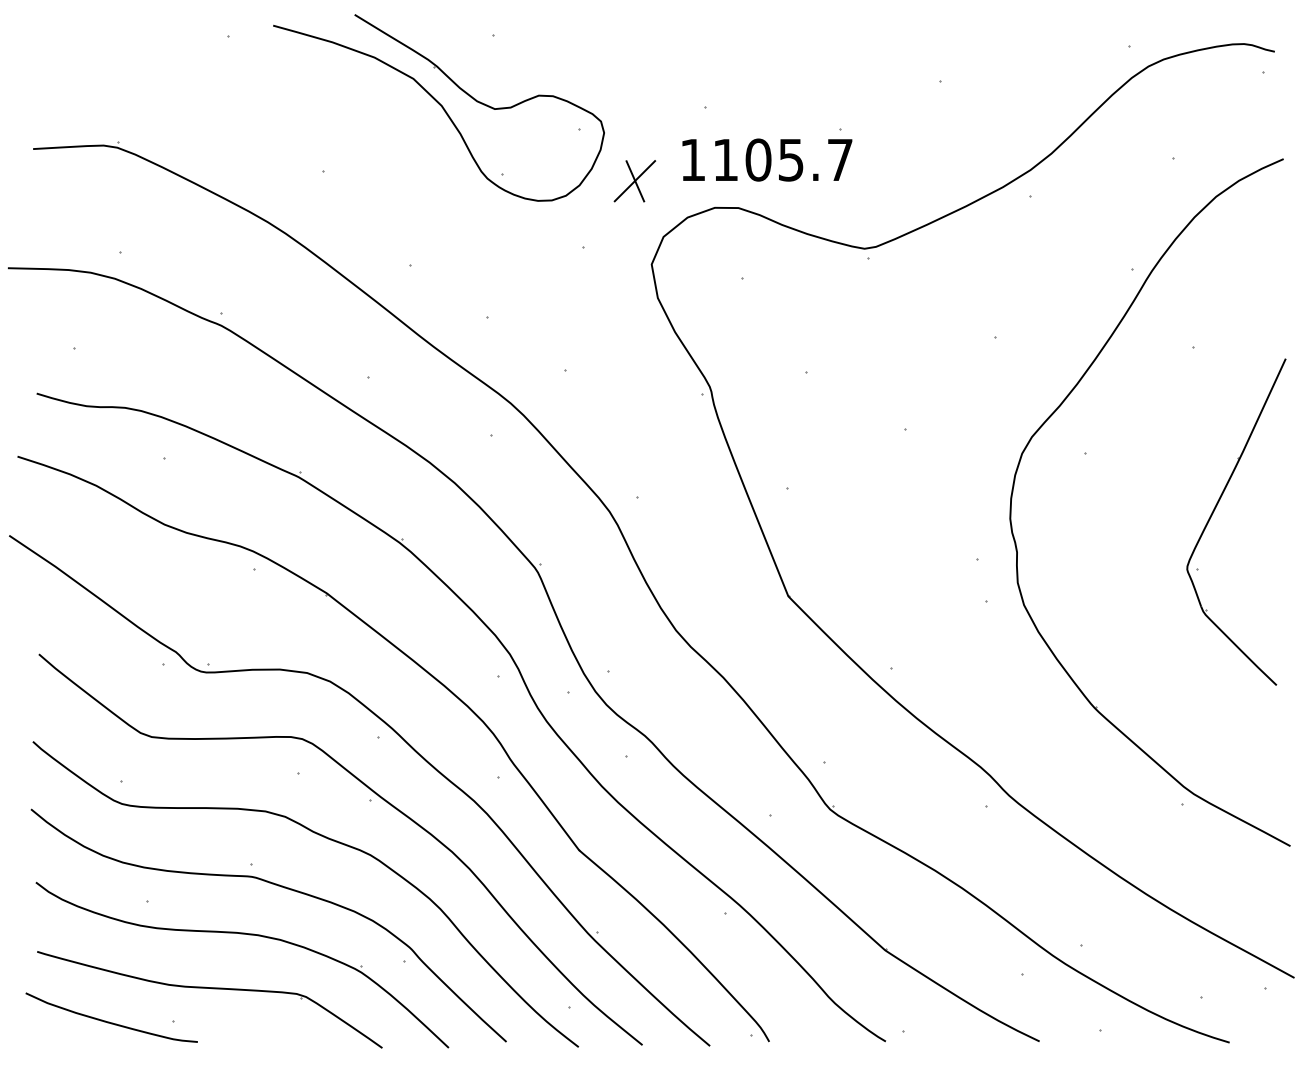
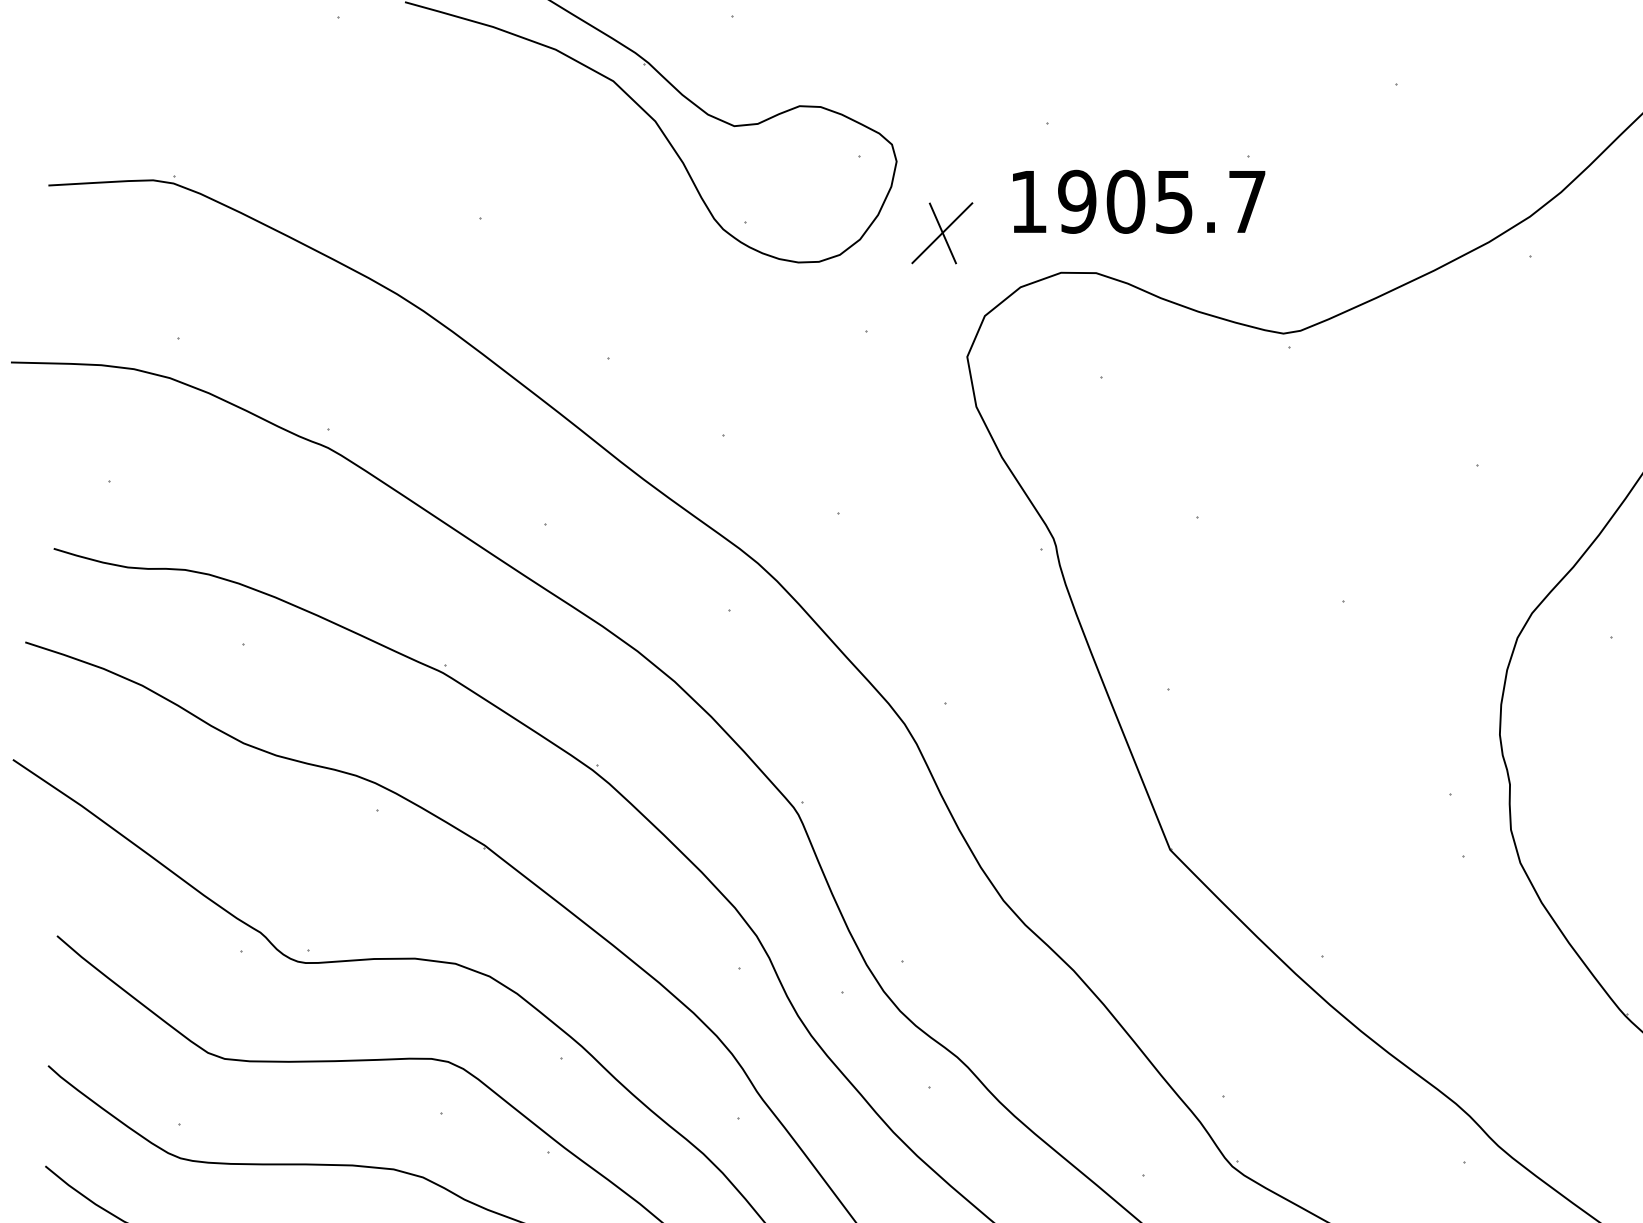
text: (725, 159) -> (1076, 201), 1105.7 -> 1905.7

